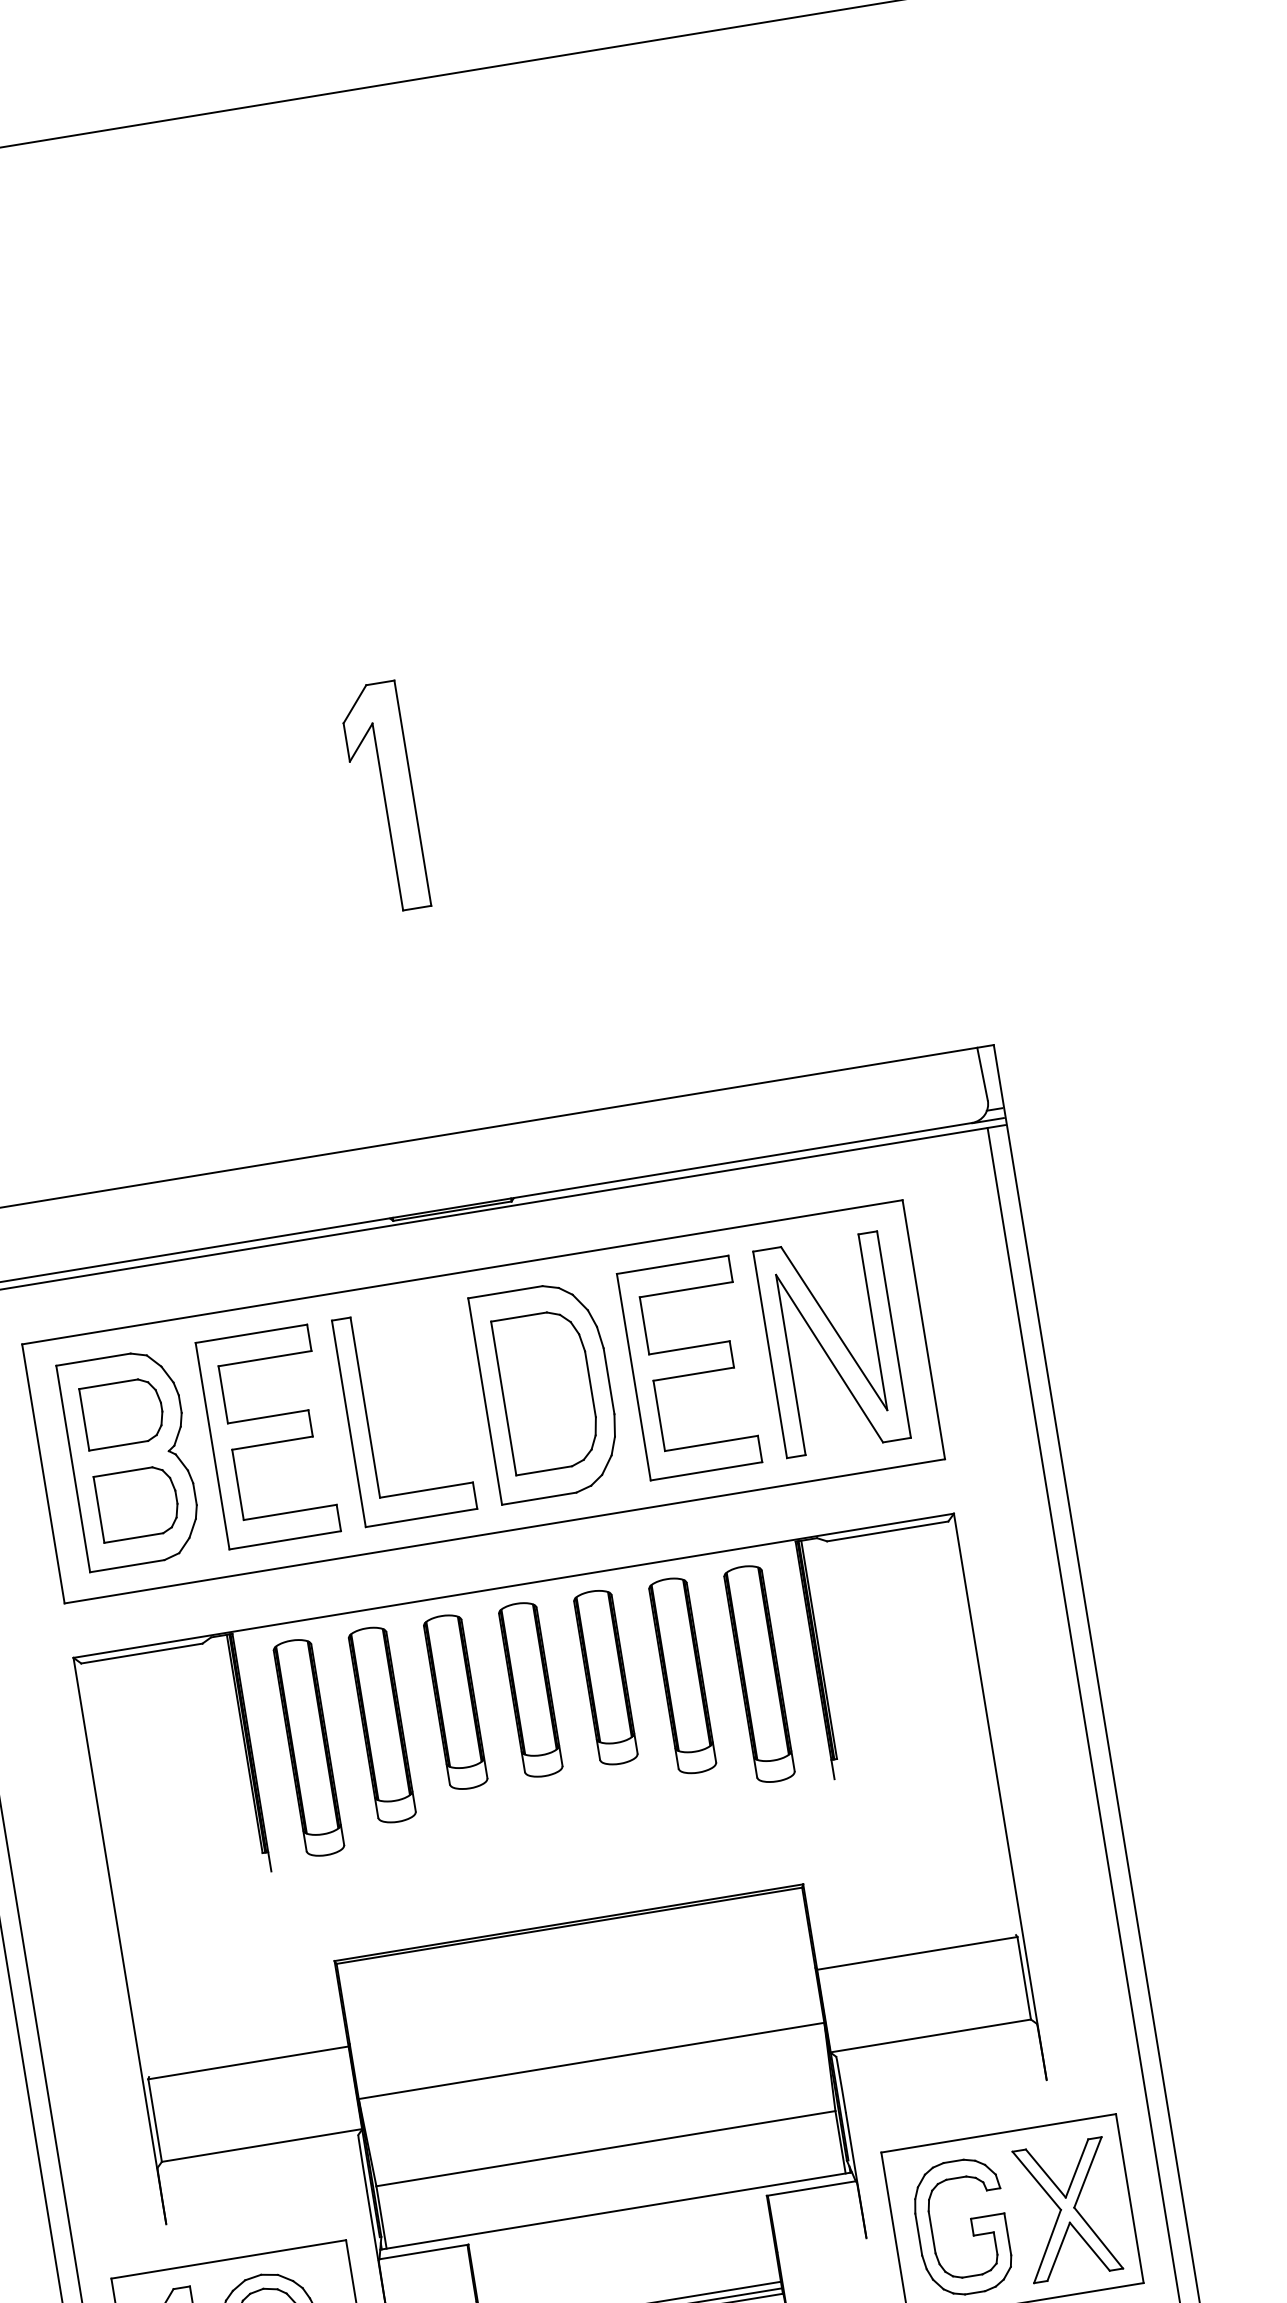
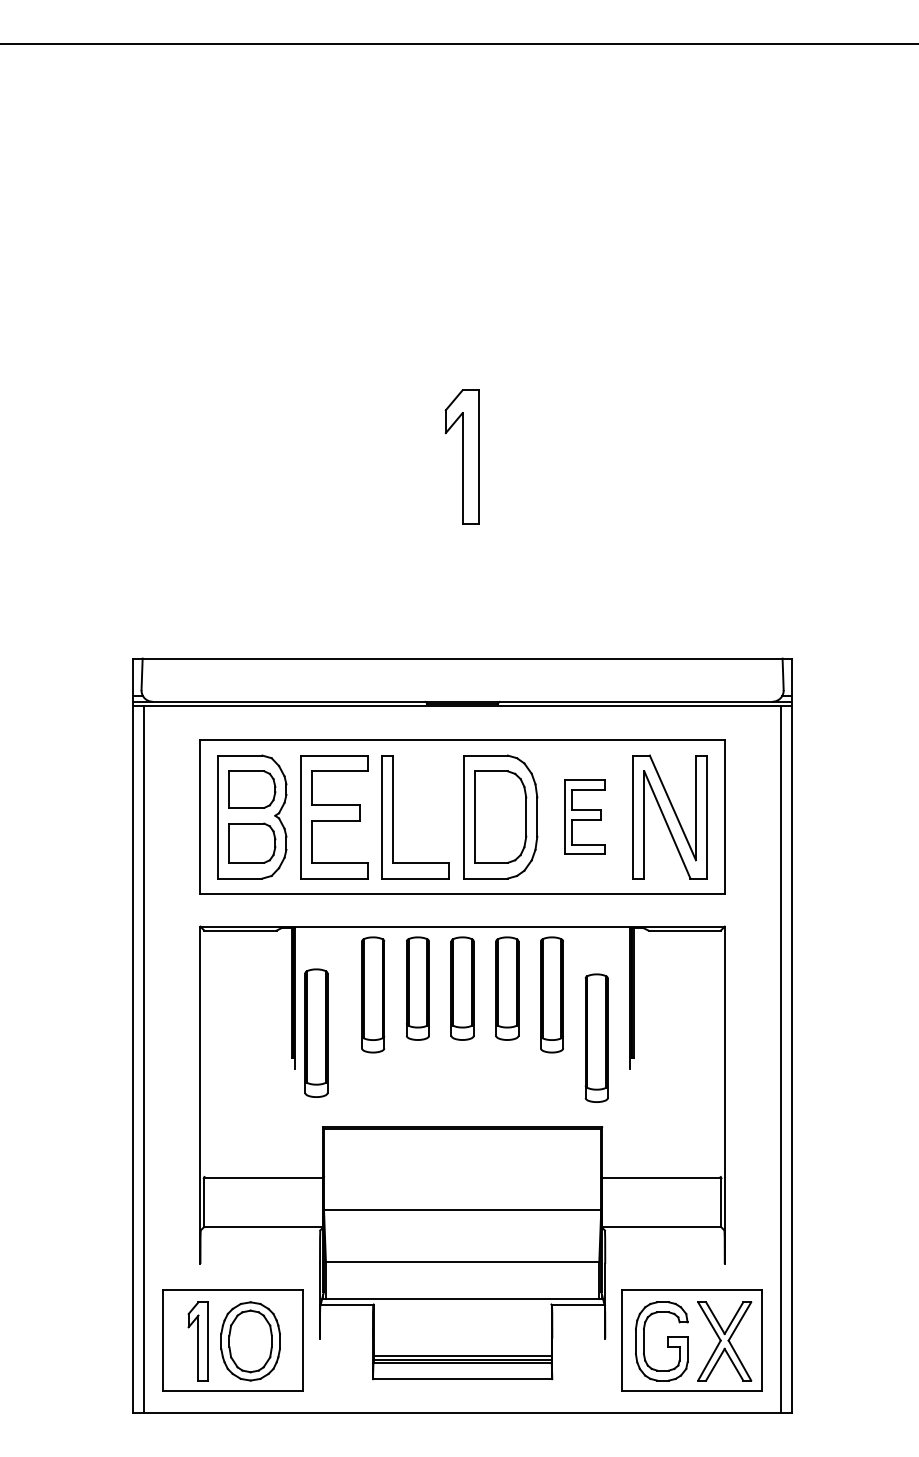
part: (690, 1368) -> (585, 817), size x0.6
part: (758, 1672) -> (596, 1037), moved
part: (308, 1746) -> (316, 1032), moved

